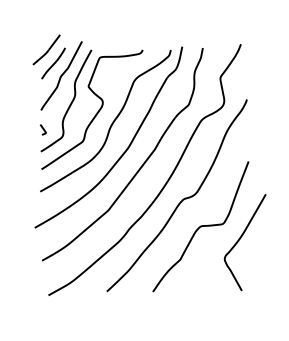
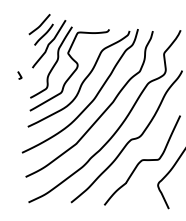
curve: (42, 129) -> (19, 75), moved

